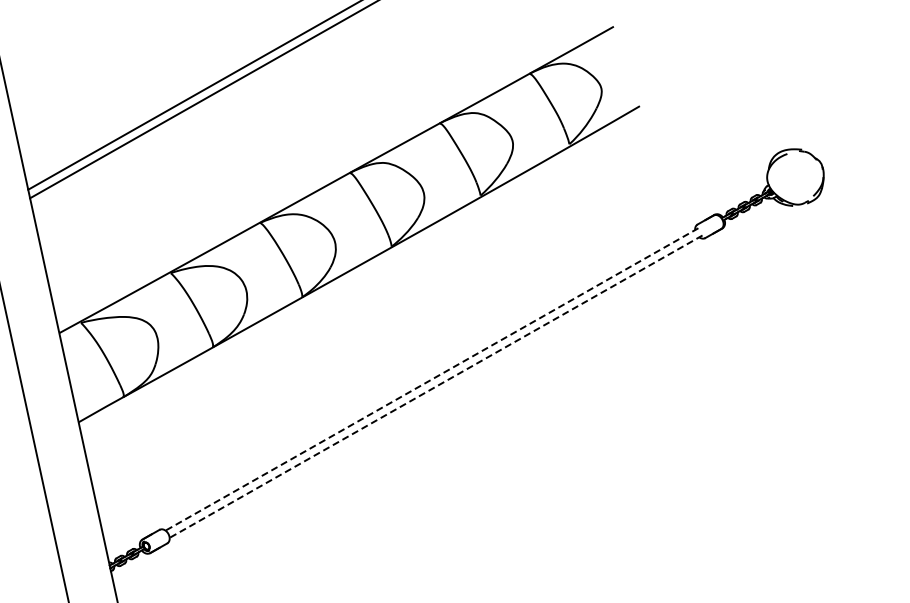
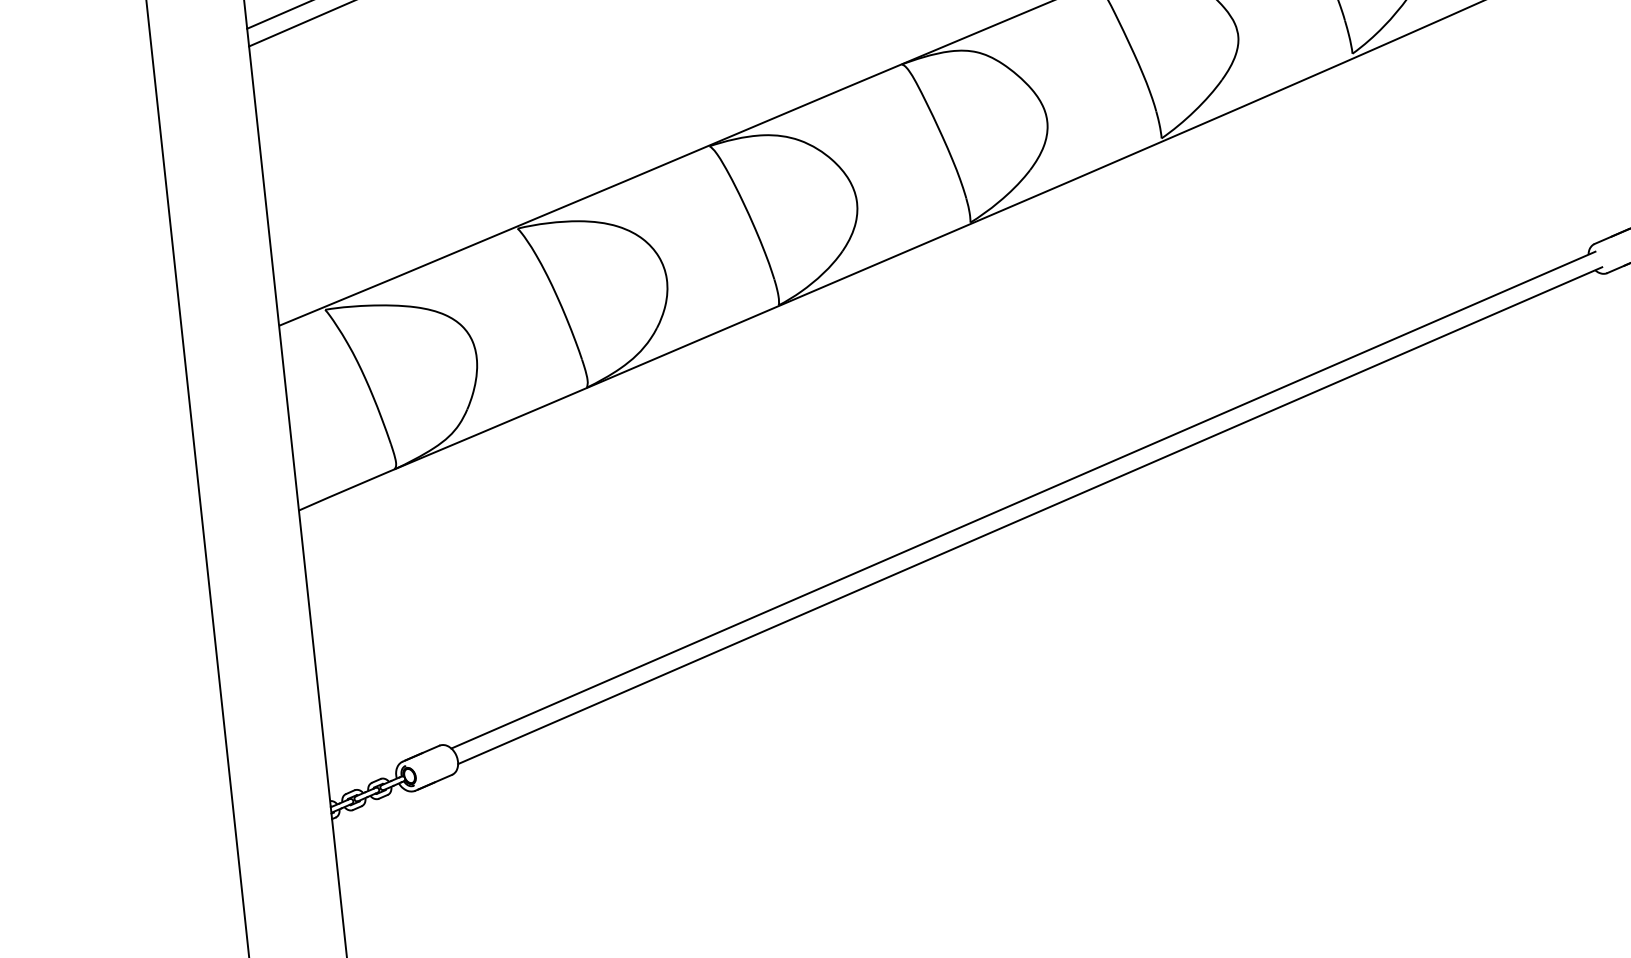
line: (431, 379) -> (1022, 500), dashed -> solid
line: (435, 386) -> (1029, 515), dashed -> solid

